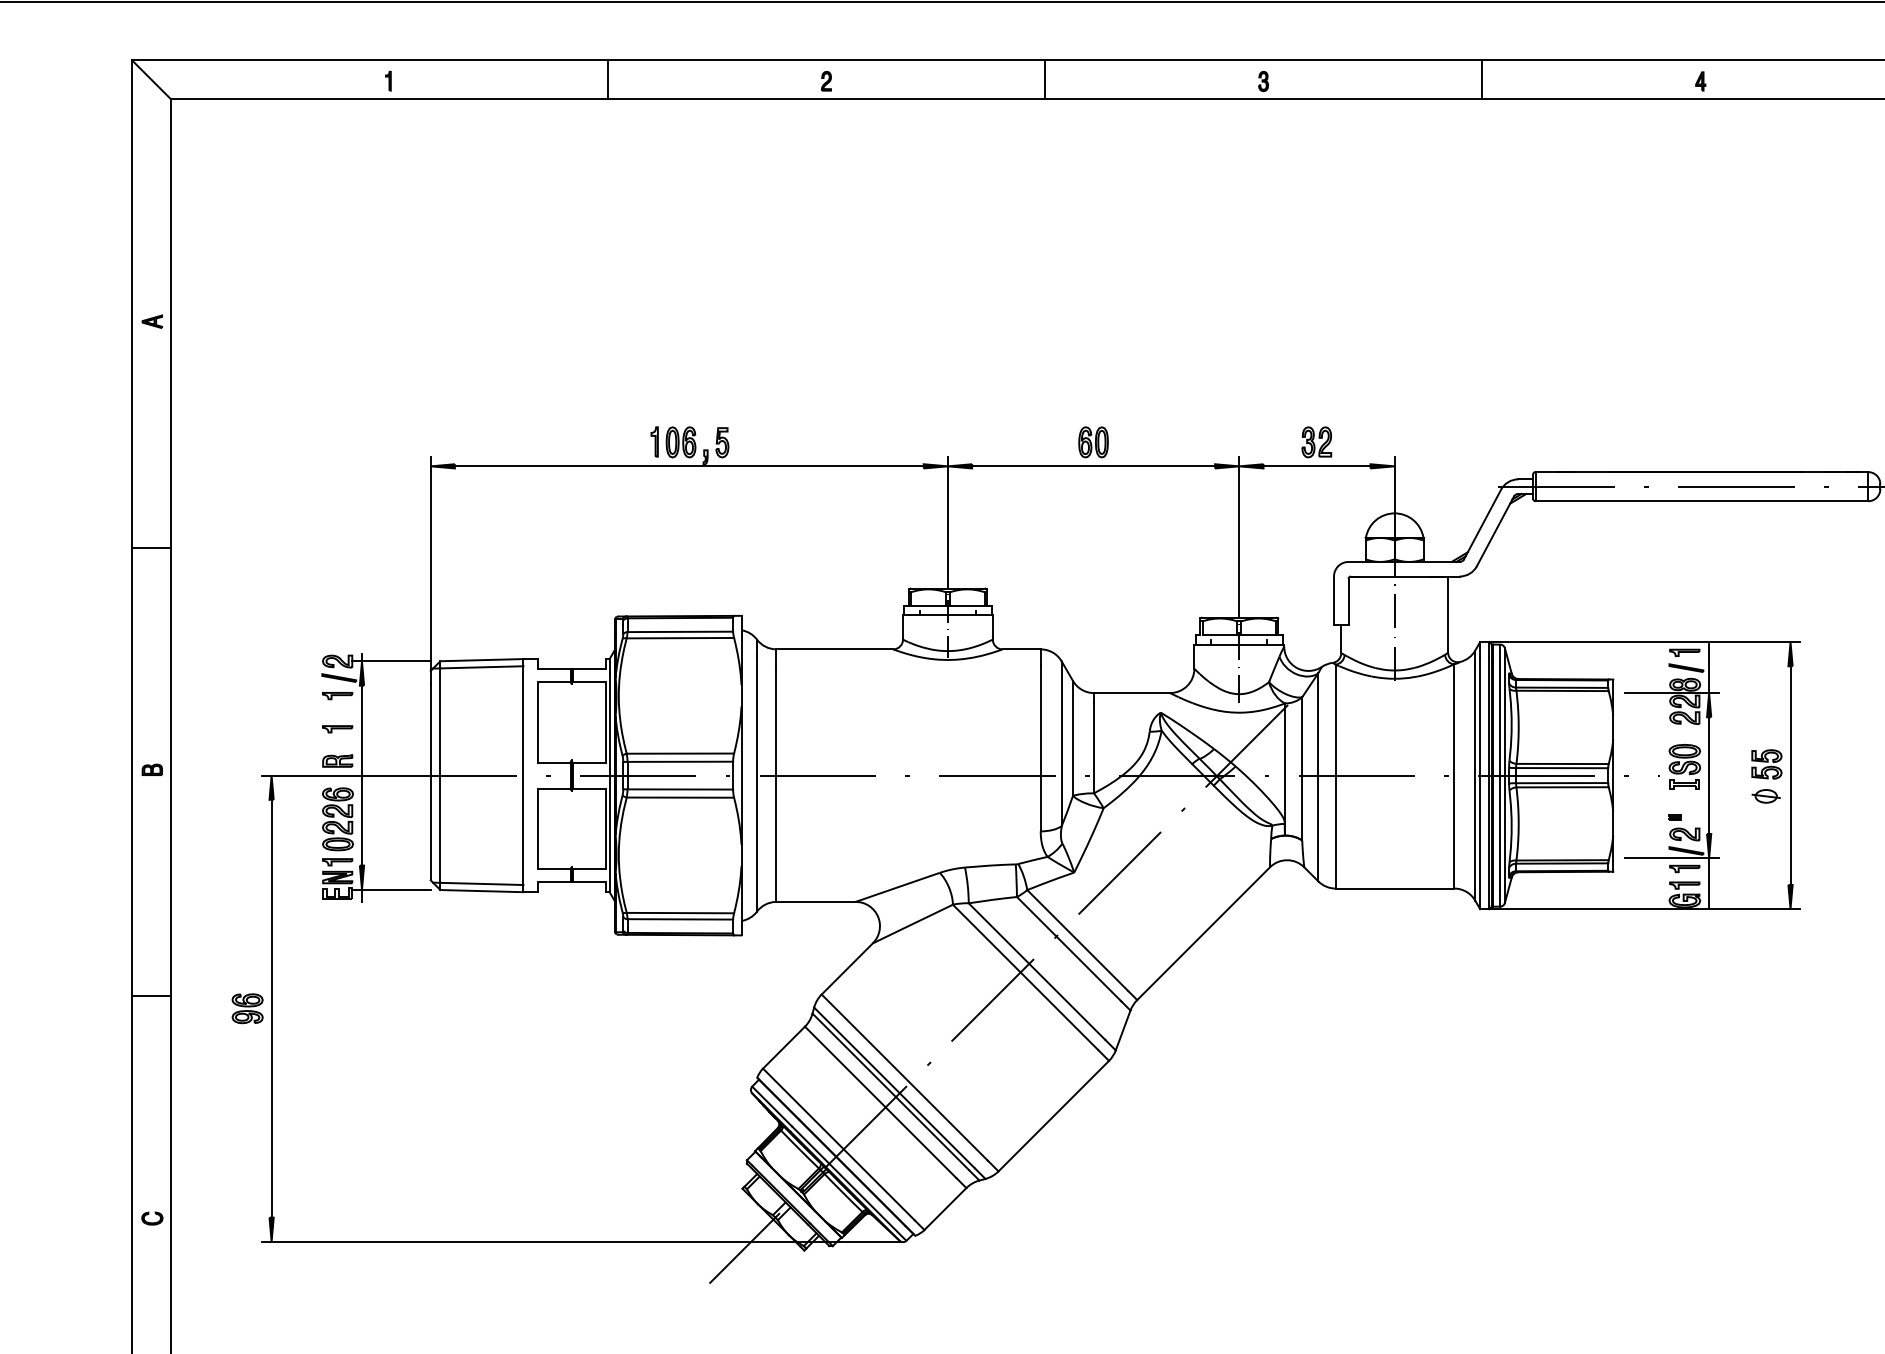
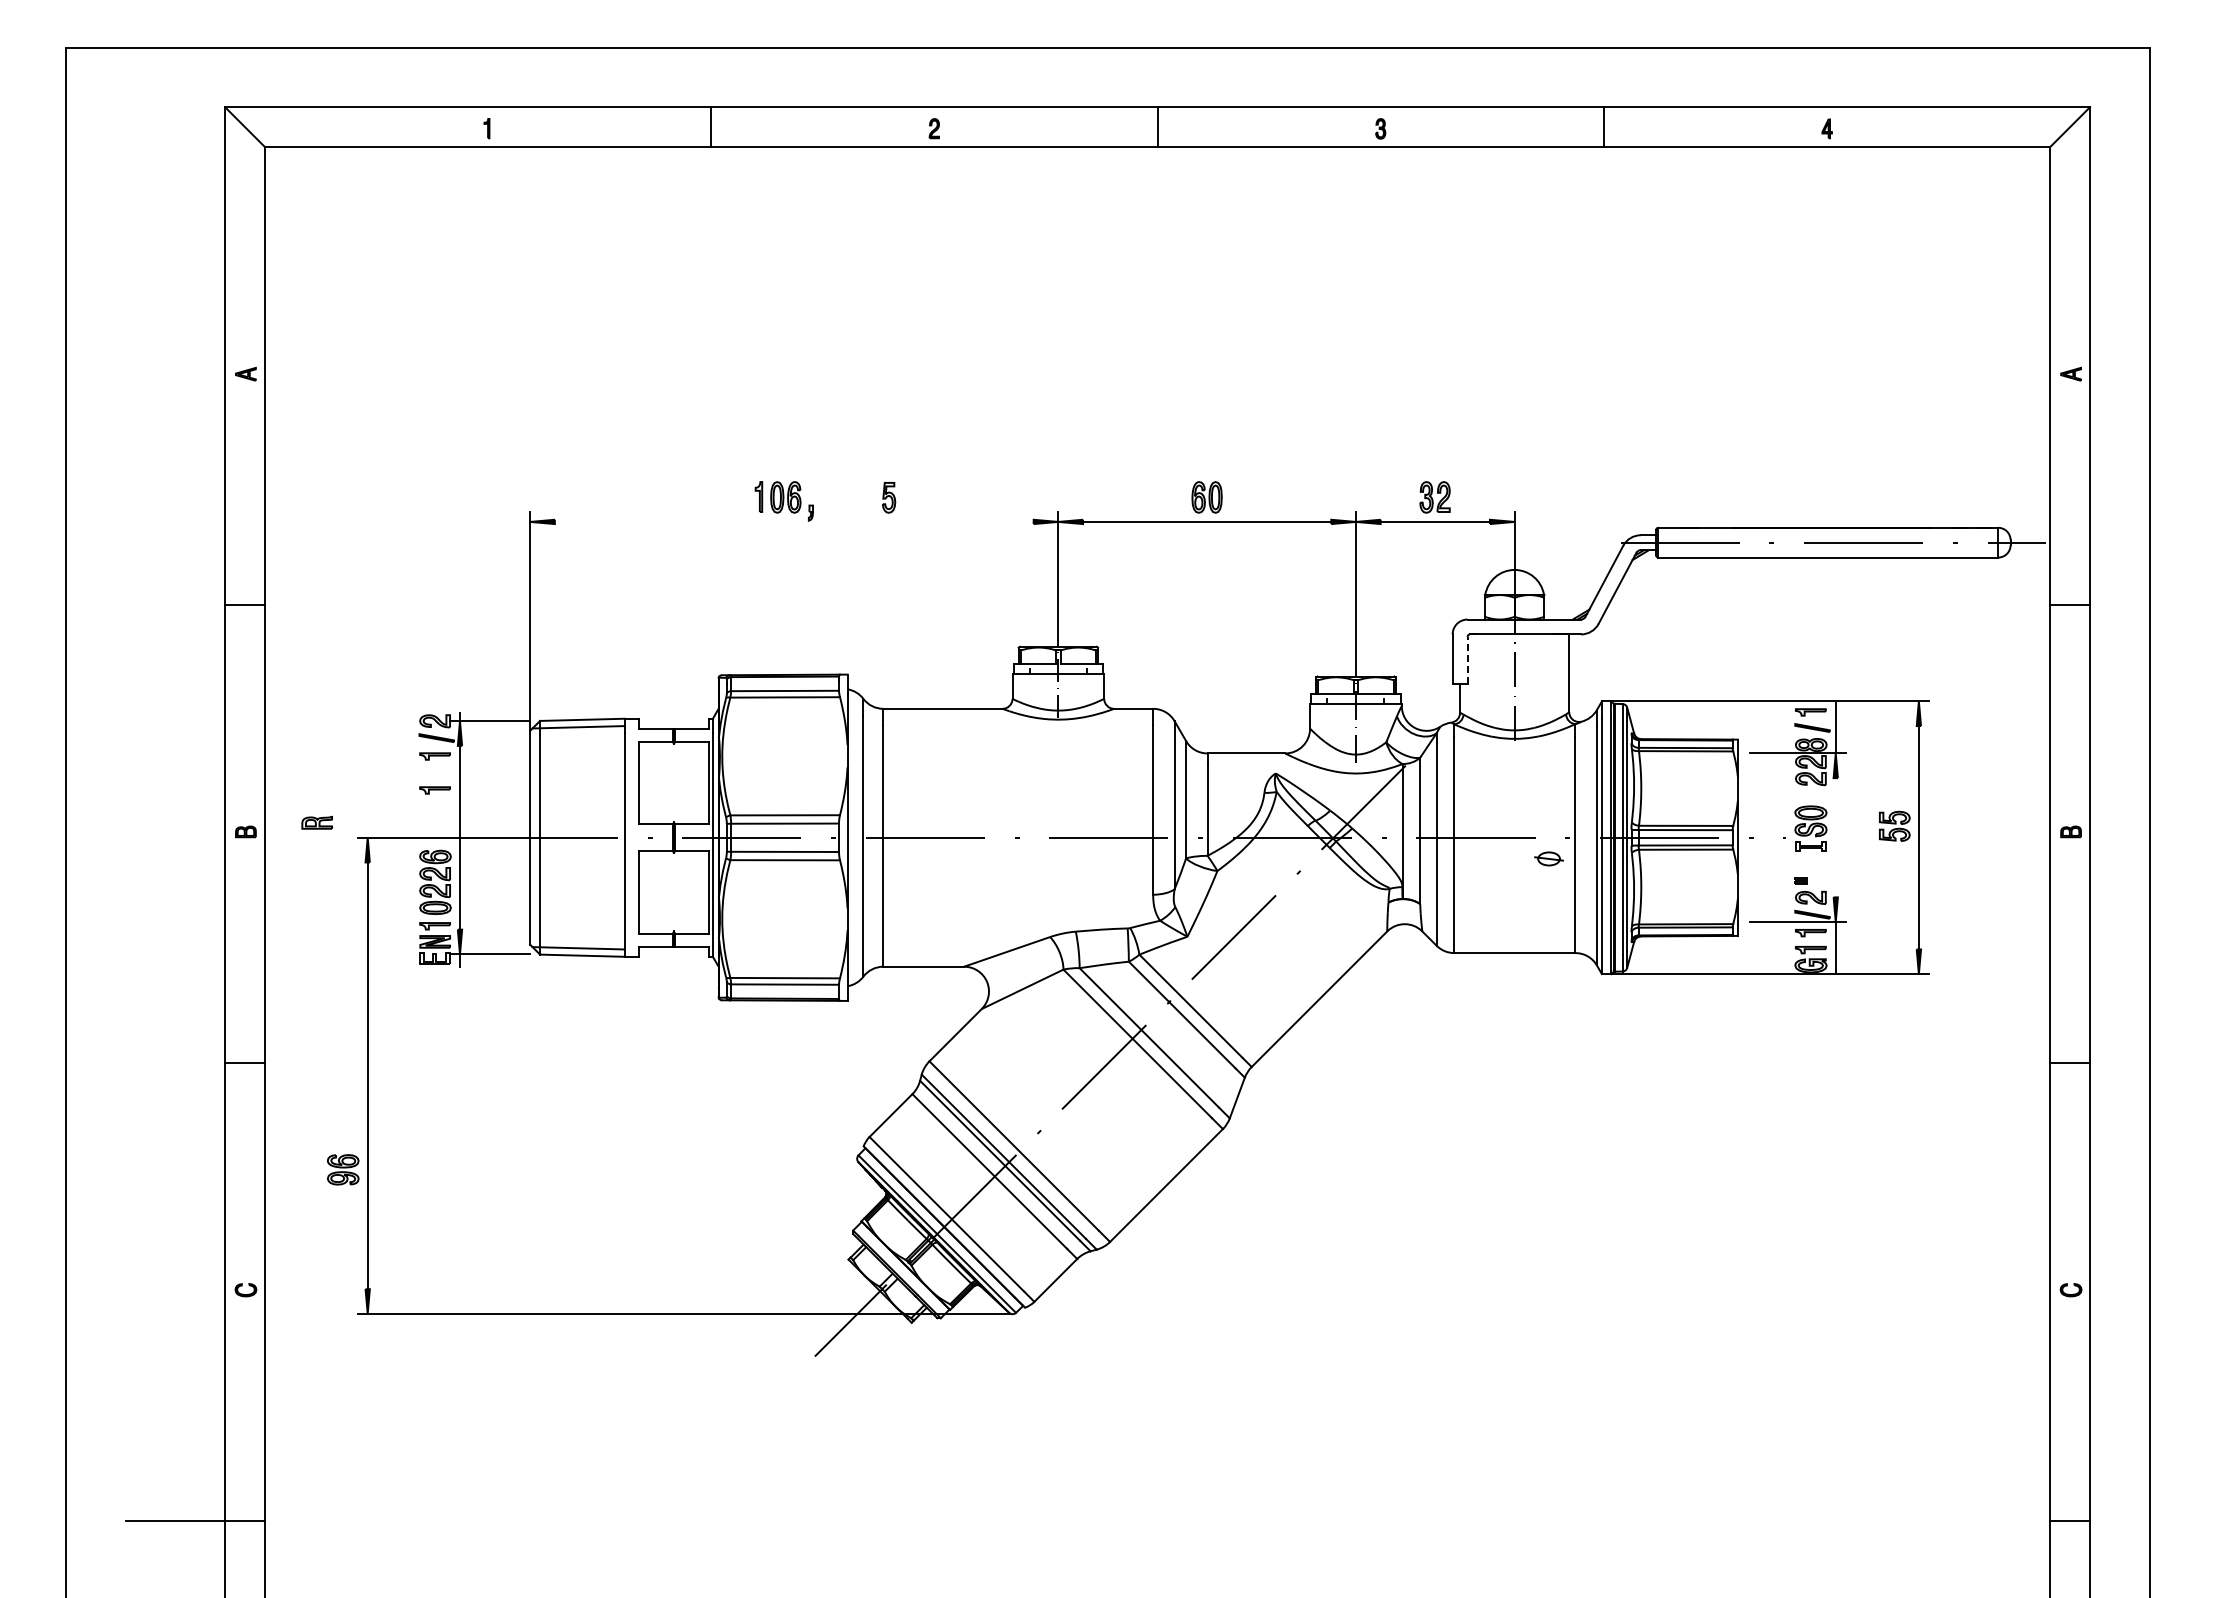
part: (722, 442) -> (889, 497), moved
line: (688, 465) -> (793, 521), removed
line: (1348, 602) -> (1467, 660), solid -> dashed
part: (337, 760) -> (316, 822), moved
line: (1708, 775) -> (1835, 837), removed
part: (1765, 795) -> (1548, 858), moved
part: (247, 1008) -> (343, 1169), moved

